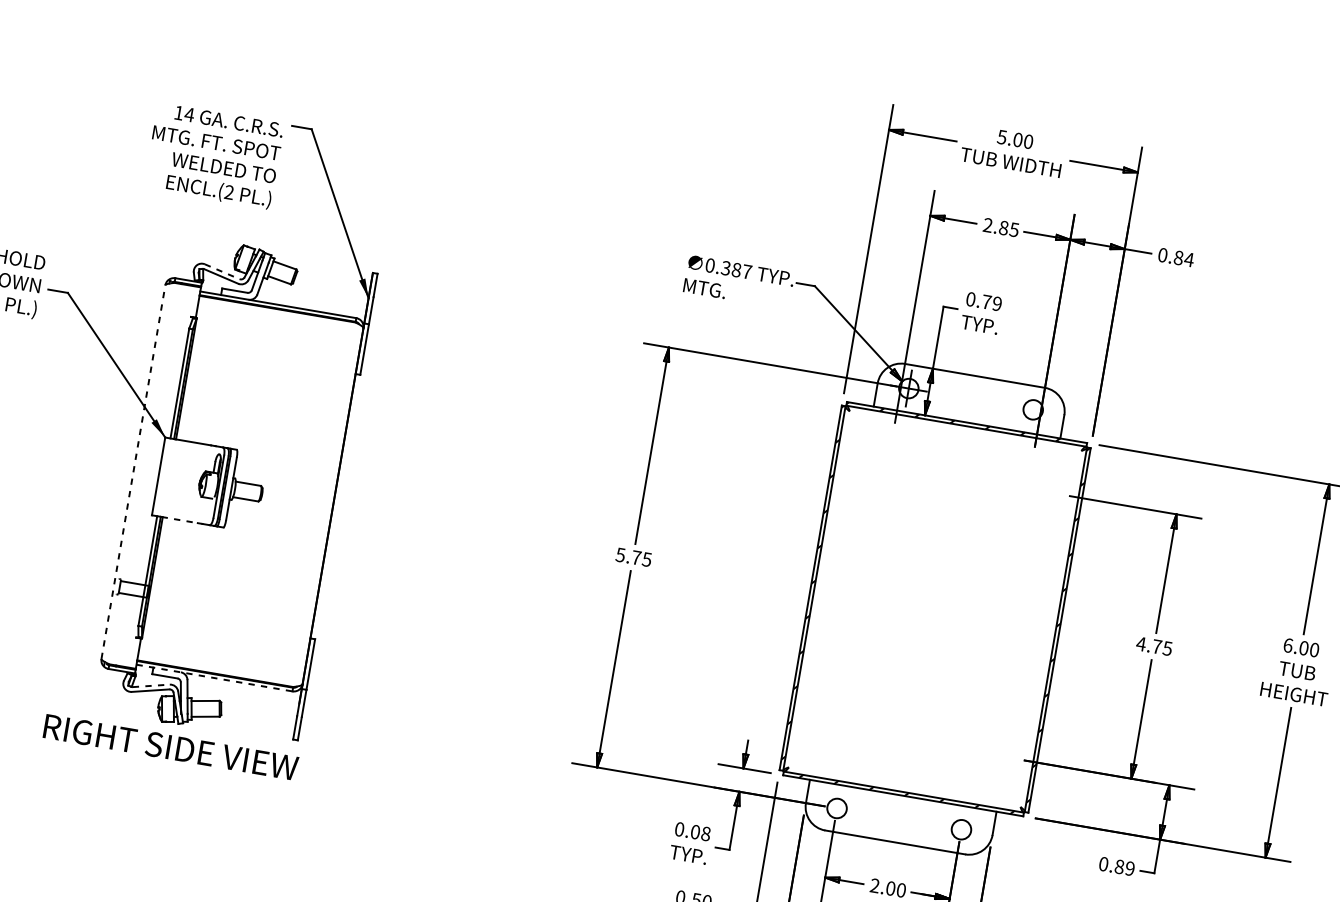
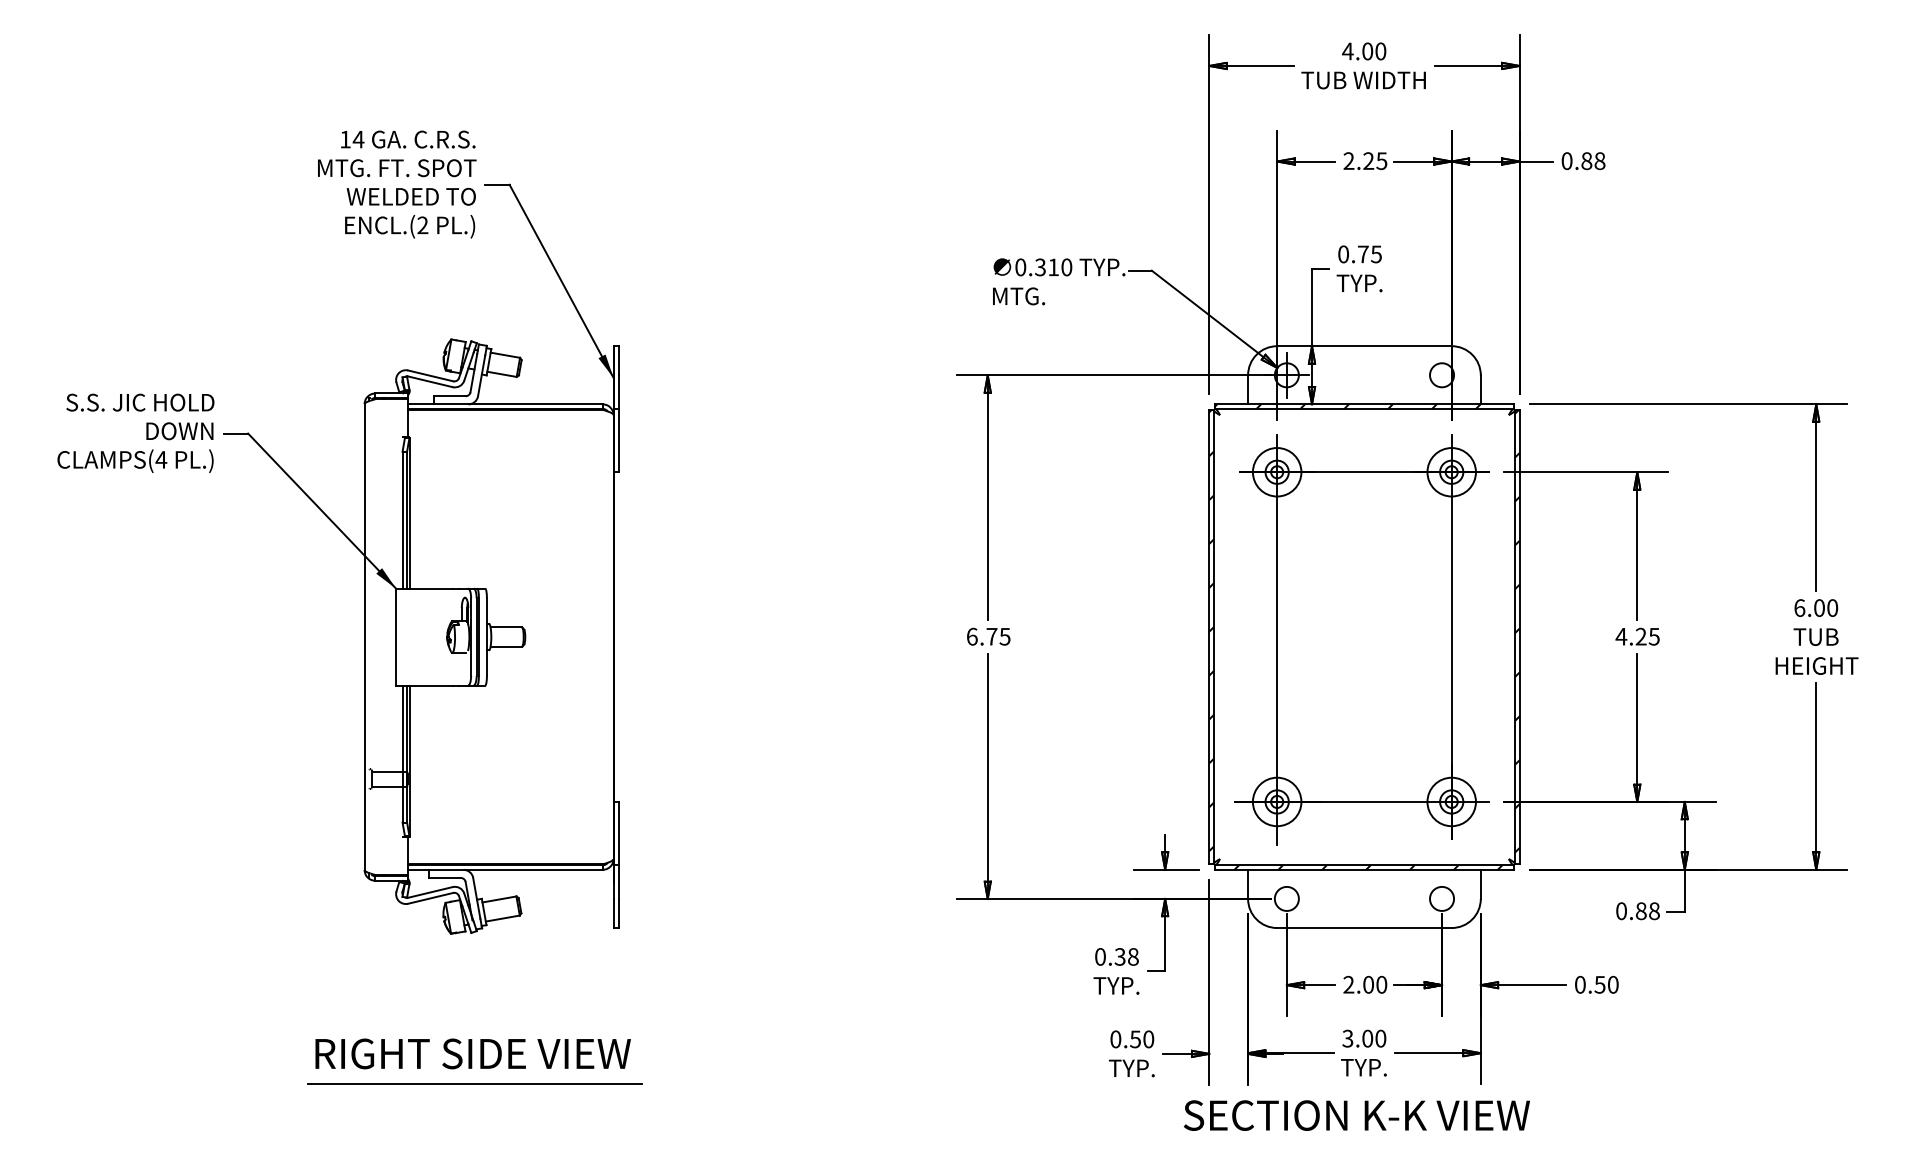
text: (1001, 137) -> (1347, 51), 5.00 -> 4.00
text: (214, 156) -> (397, 184), moved
text: (1003, 228) -> (1368, 161), 2.85 -> 2.25
text: (1188, 260) -> (1599, 161), 0.84 -> 0.88
text: (742, 271) -> (1060, 267), 0.387 -> 0.310
line: (222, 272) -> (431, 376), dashed -> solid
text: (997, 304) -> (1376, 254), 0.79 -> 0.75
line: (133, 471) -> (364, 636), dashed -> solid
line: (179, 519) -> (430, 685), dashed -> solid
text: (620, 554) -> (971, 636), 5.75 -> 6.75
part: (932, 610) -> (1361, 639), added
text: (1156, 646) -> (1640, 636), 4.75 -> 4.25
line: (215, 677) -> (506, 869), dashed -> solid
line: (151, 685) -> (430, 892), dashed -> solid
text: (170, 747) -> (472, 1053), moved
text: (694, 831) -> (1119, 956), 0.08 -> 0.38
line: (161, 846) -> (475, 1084), added
text: (1130, 868) -> (1654, 911), 0.89 -> 0.88

